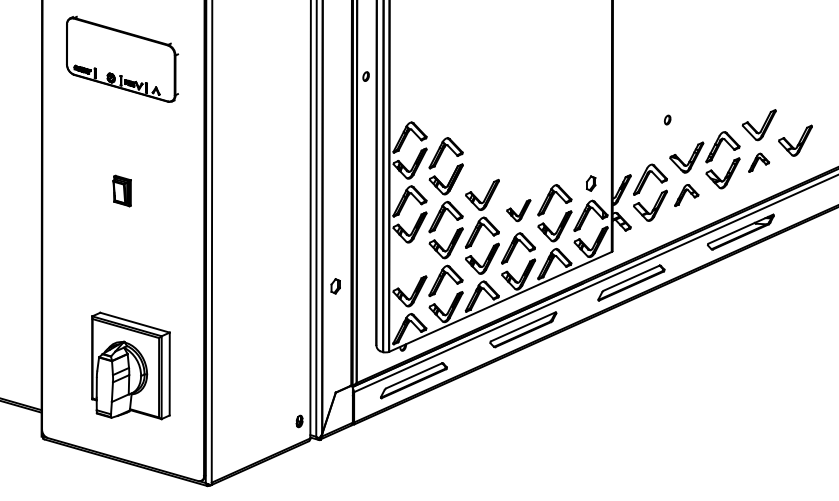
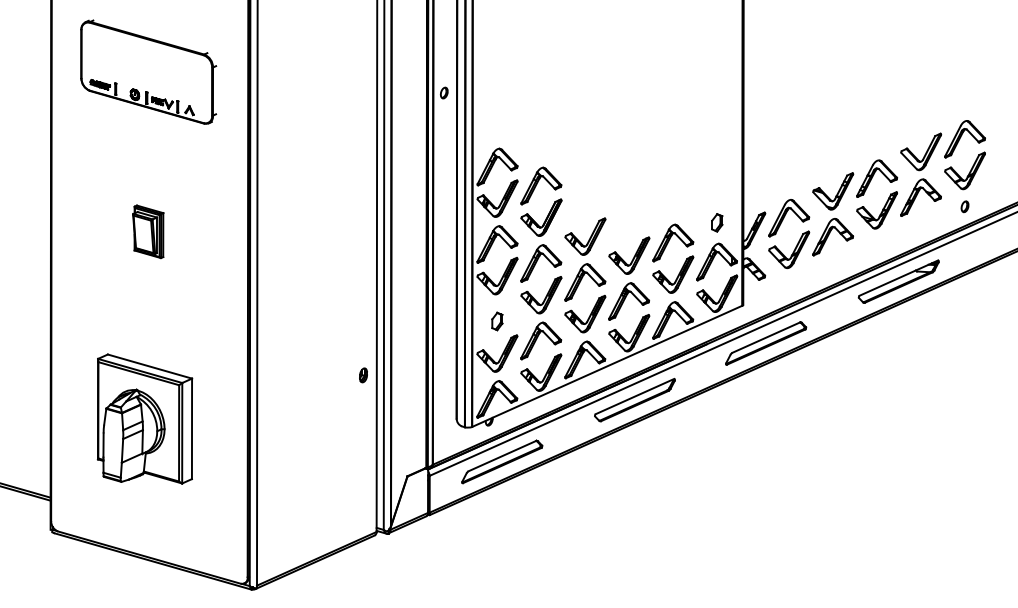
part: (795, 114) -> (964, 139), added
part: (667, 119) -> (964, 206), moved
part: (758, 162) -> (920, 197), size x1.67
part: (122, 190) -> (148, 231), size x1.43
part: (687, 195) -> (833, 237), size x1.43
part: (518, 210) -> (629, 255), size x1.43
part: (335, 286) -> (497, 321), moved
part: (130, 365) -> (144, 418), moved
part: (299, 421) -> (363, 375), moved

